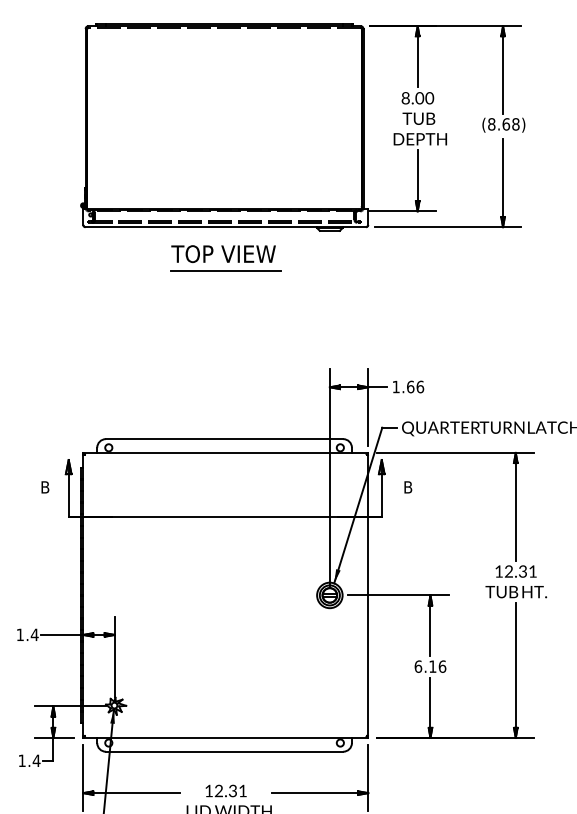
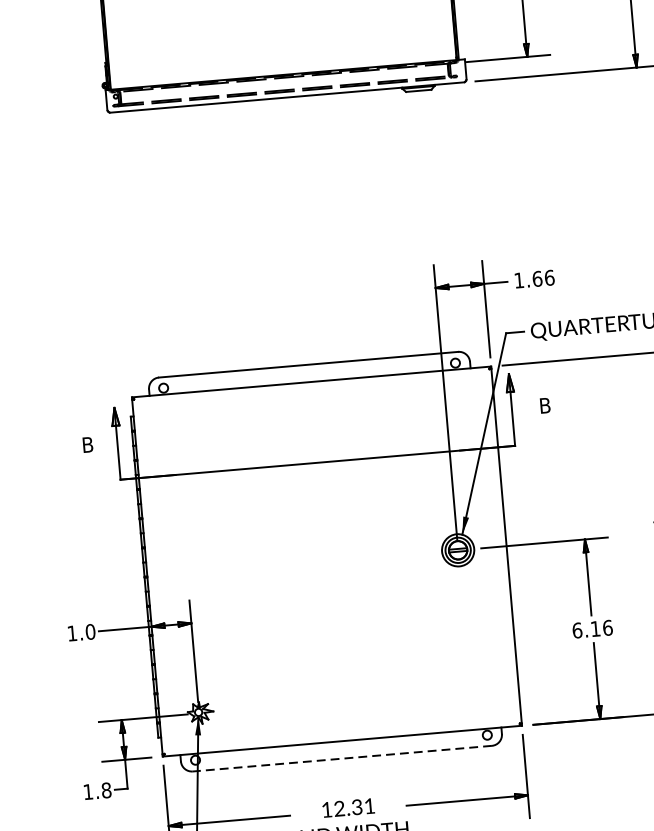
part: (225, 258) -> (290, 137), removed
text: (34, 634) -> (90, 631), 1.4 -> 1.0
line: (224, 751) -> (342, 758), solid -> dashed
text: (36, 760) -> (106, 790), 1.4 -> 1.8

